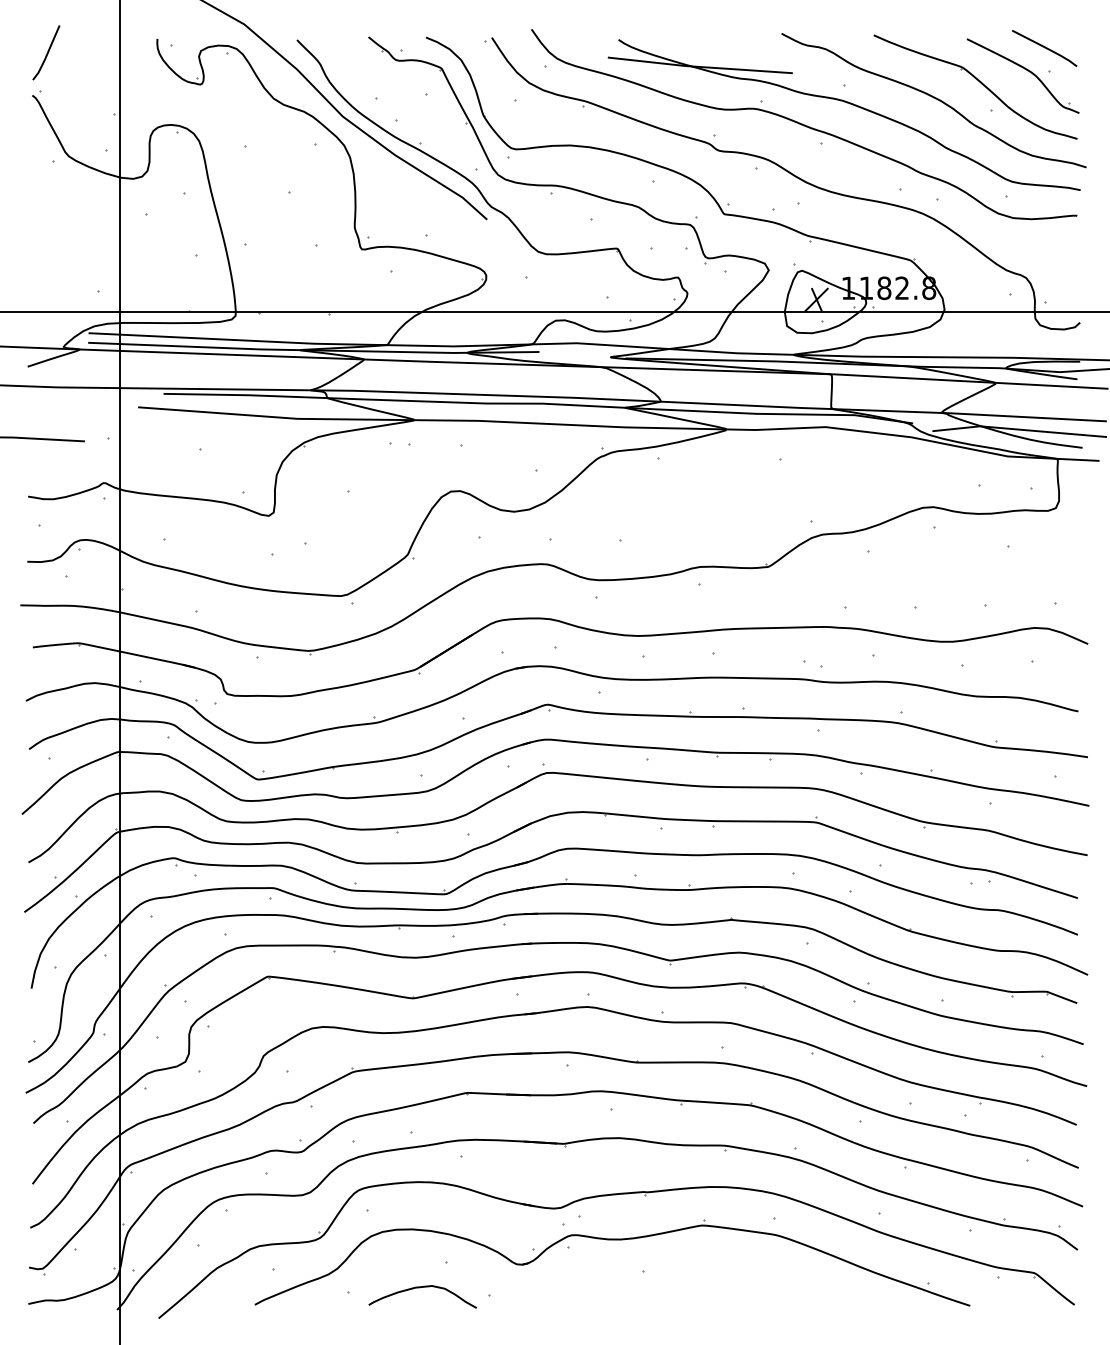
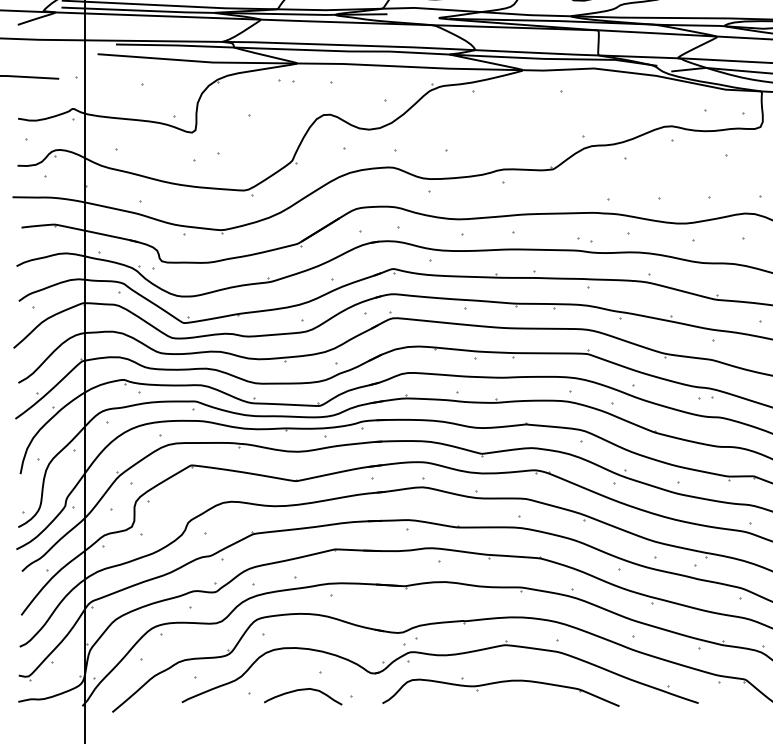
part: (691, 1278) -> (497, 683), added

